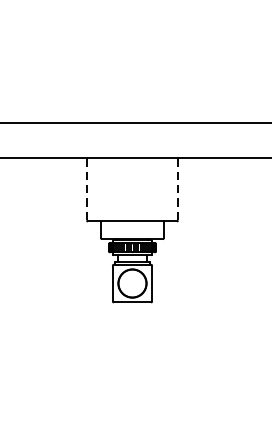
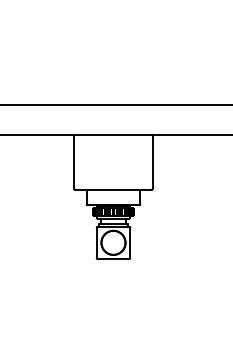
line: (86, 189) -> (74, 162), dashed -> solid
line: (178, 189) -> (152, 162), dashed -> solid

